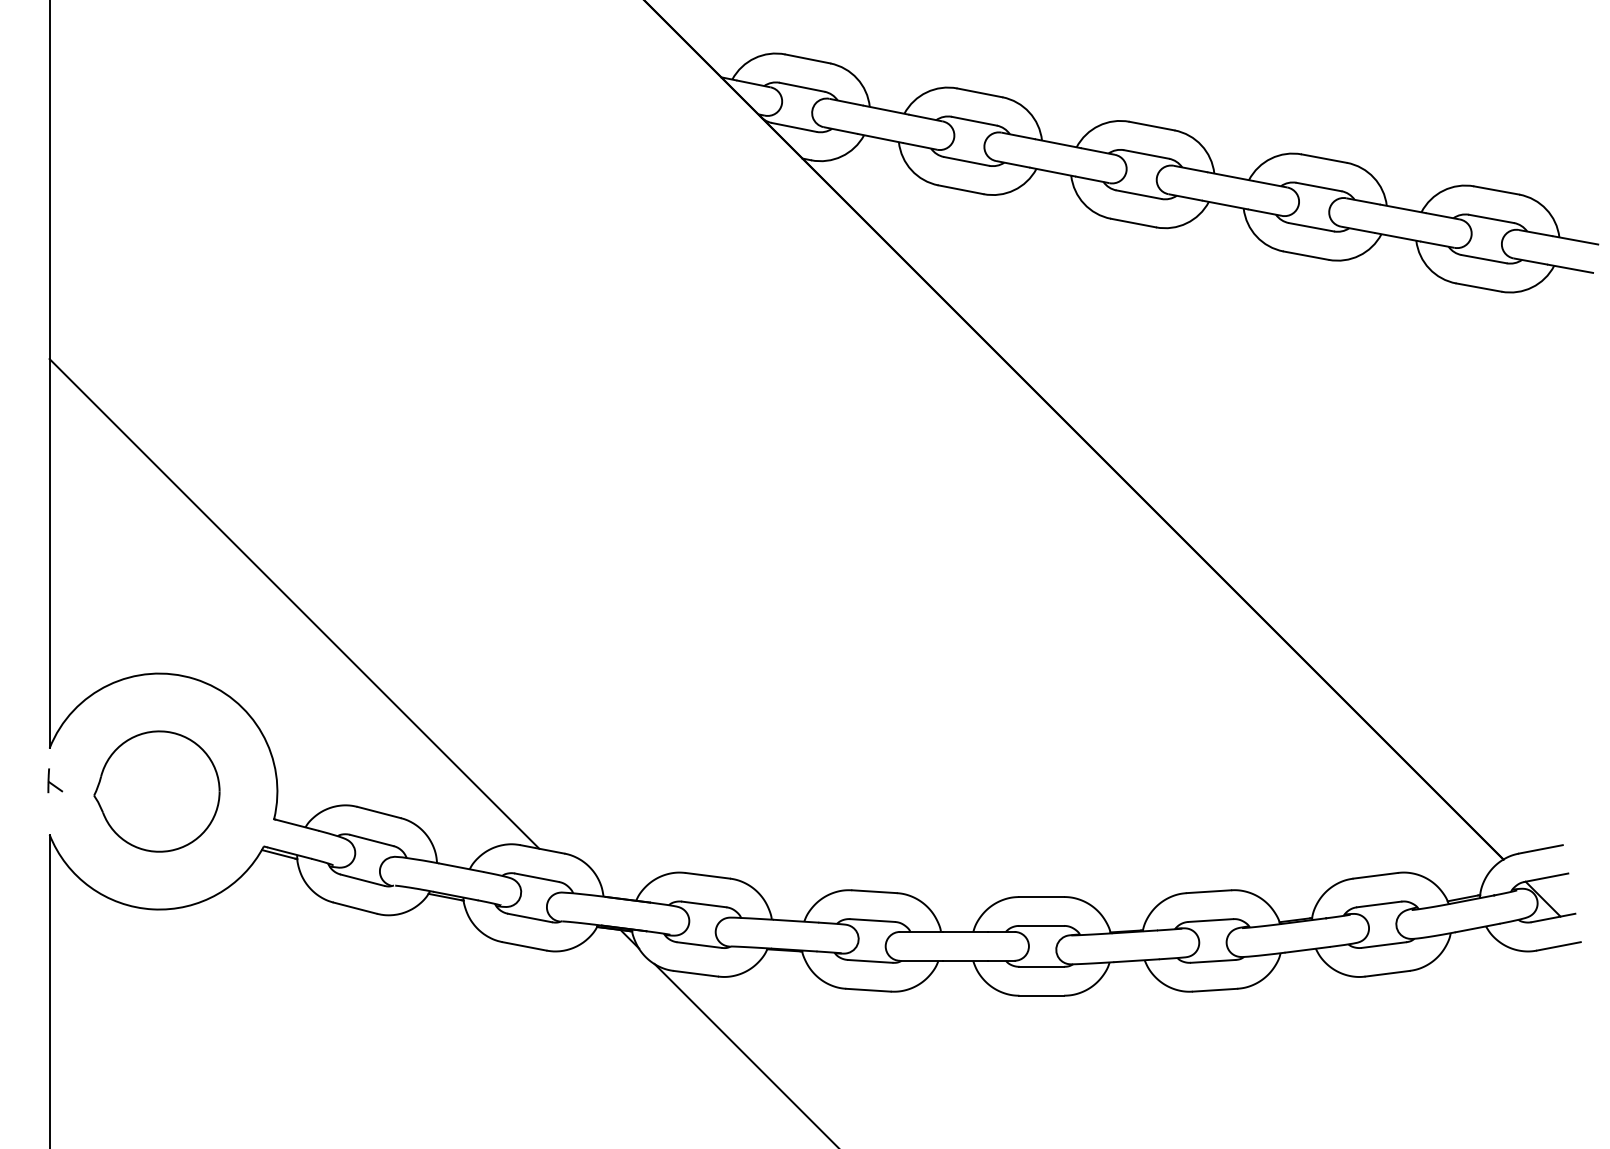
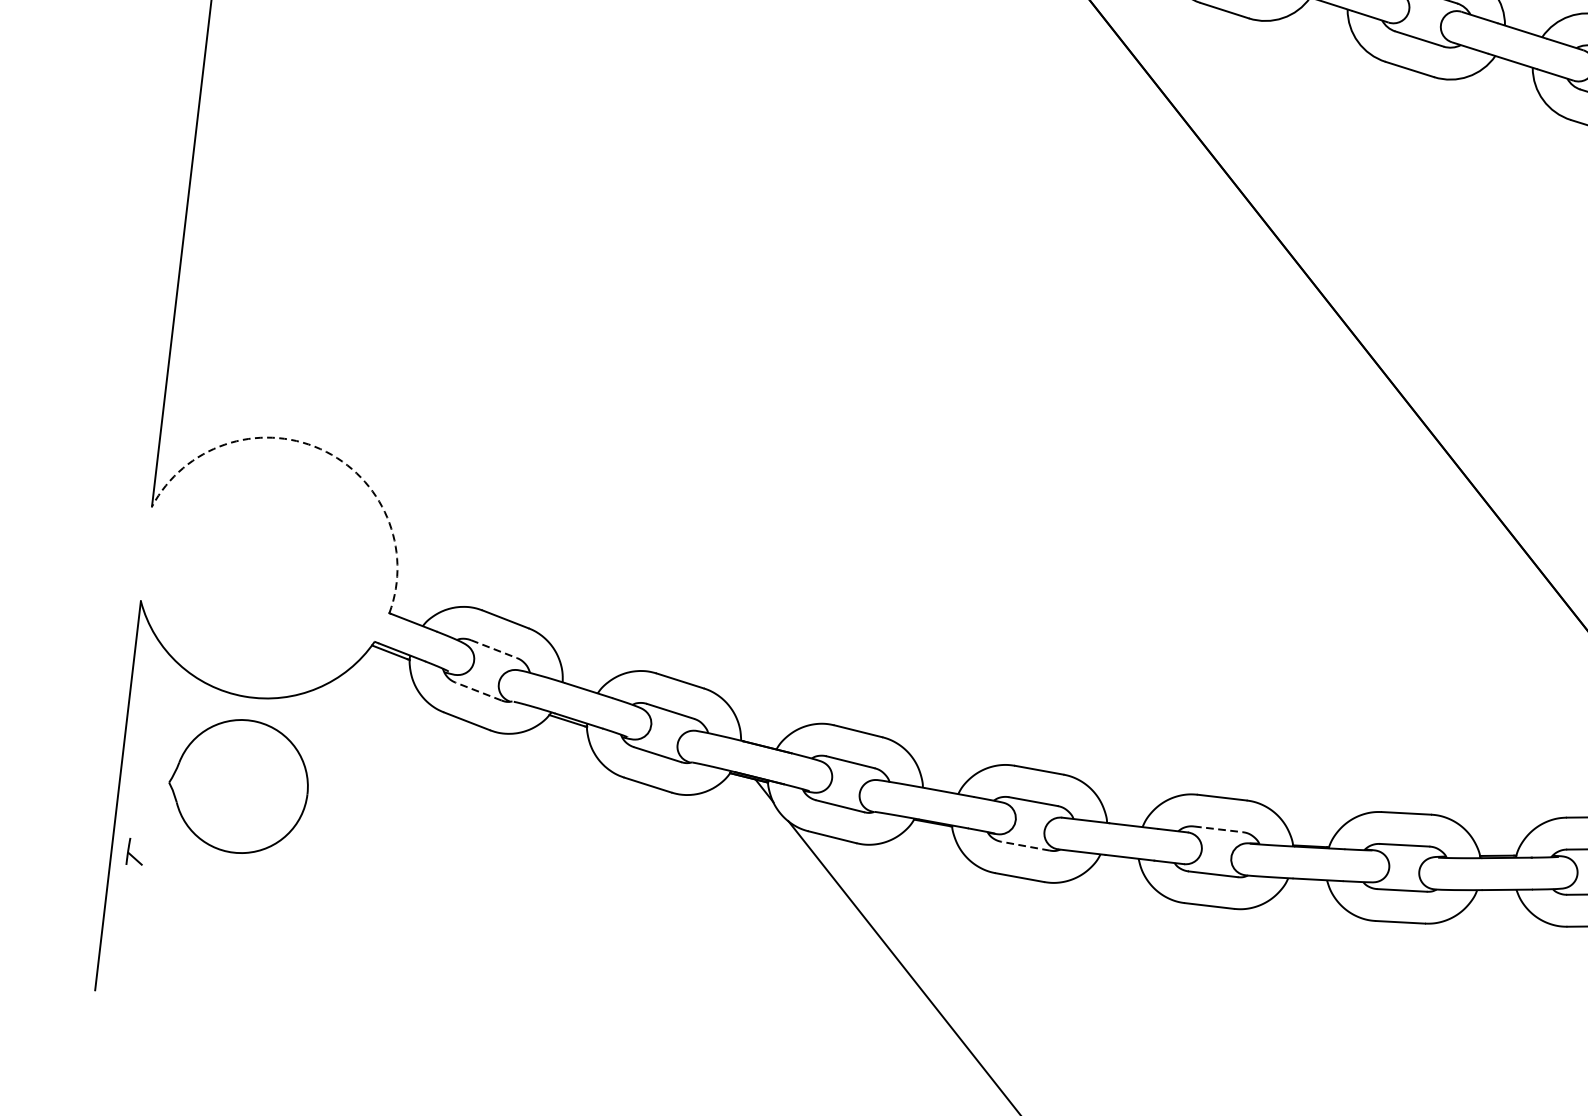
line: (294, 603) -> (439, 378), removed
arc: (194, 679) -> (320, 449), solid -> dashed
part: (55, 780) -> (135, 851), moved
part: (156, 791) -> (238, 786), moved
line: (372, 840) -> (494, 649), solid -> dashed
line: (362, 880) -> (478, 691), solid -> dashed
line: (1042, 925) -> (1219, 828), solid -> dashed
line: (869, 961) -> (1024, 846), solid -> dashed

